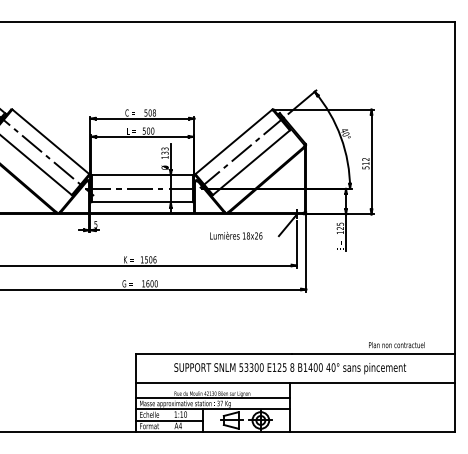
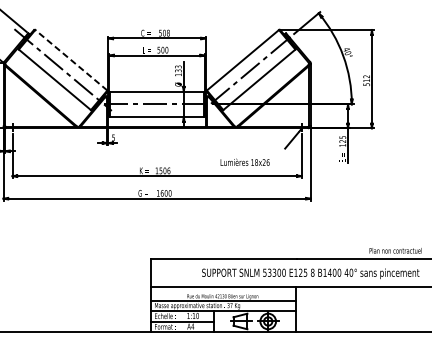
line: (50, 141) -> (70, 59), solid -> dashed
text: (236, 235) -> (245, 162), moved
text: (290, 368) -> (310, 273), moved

